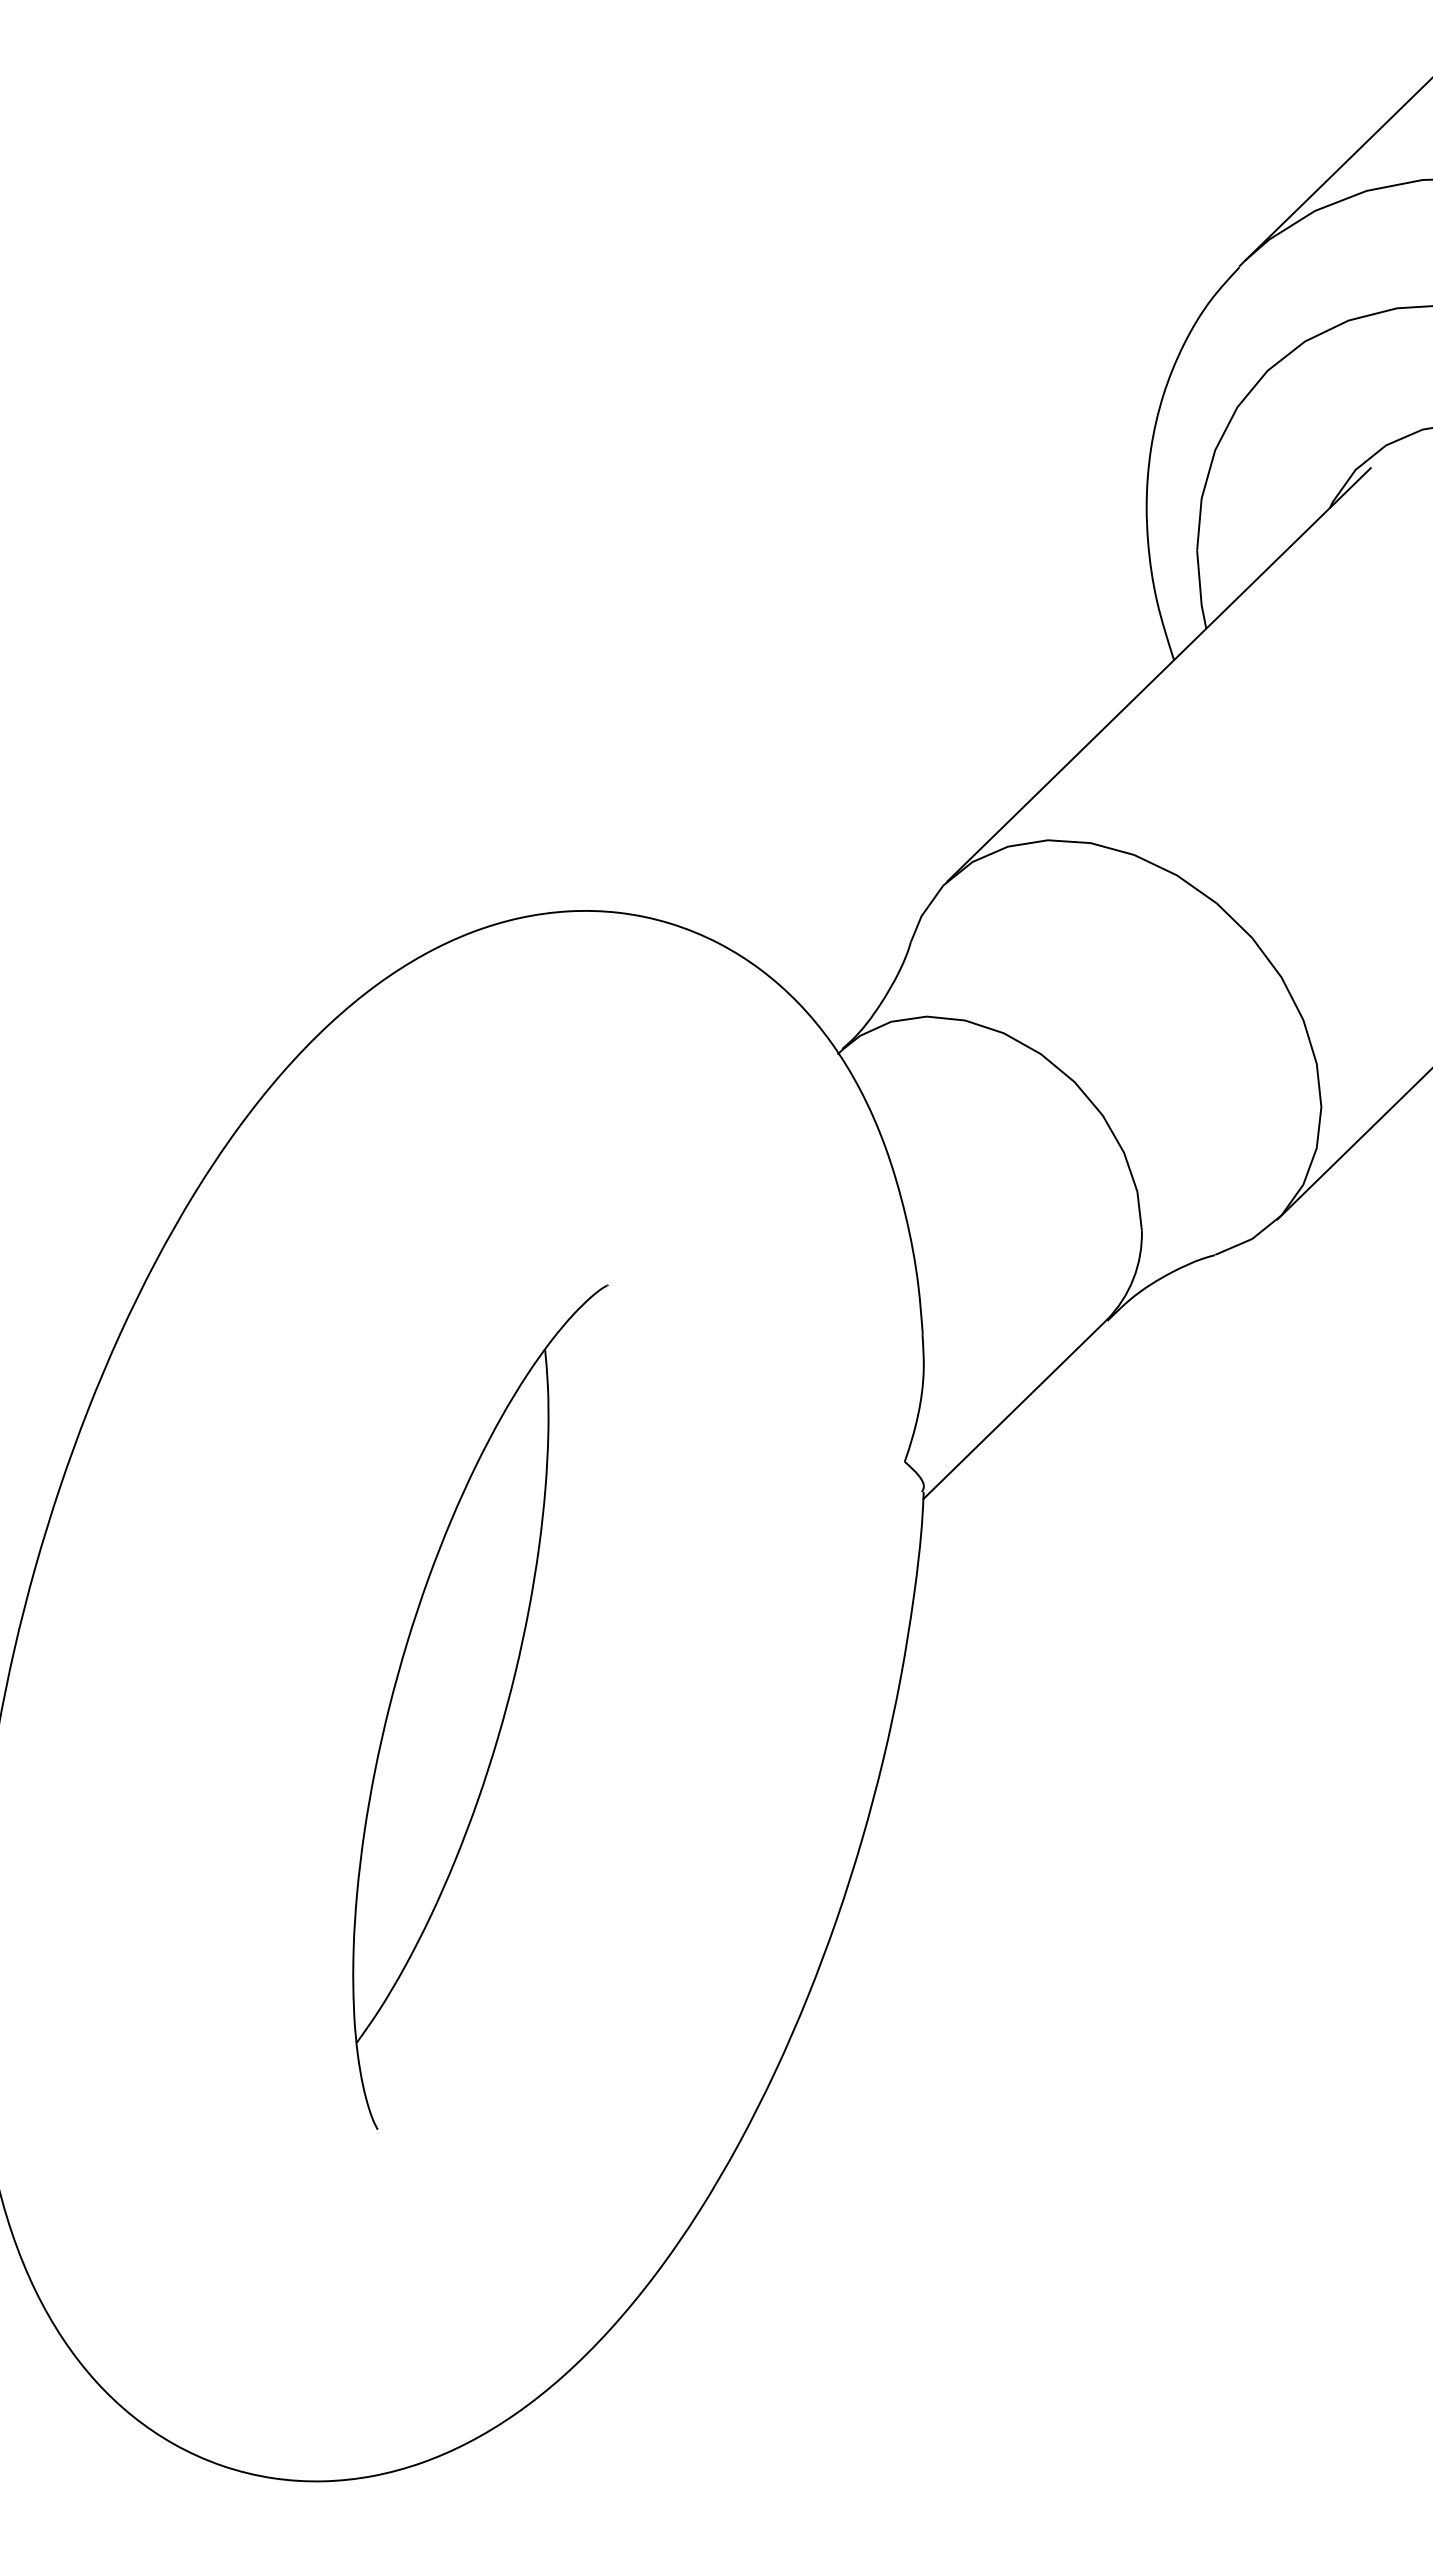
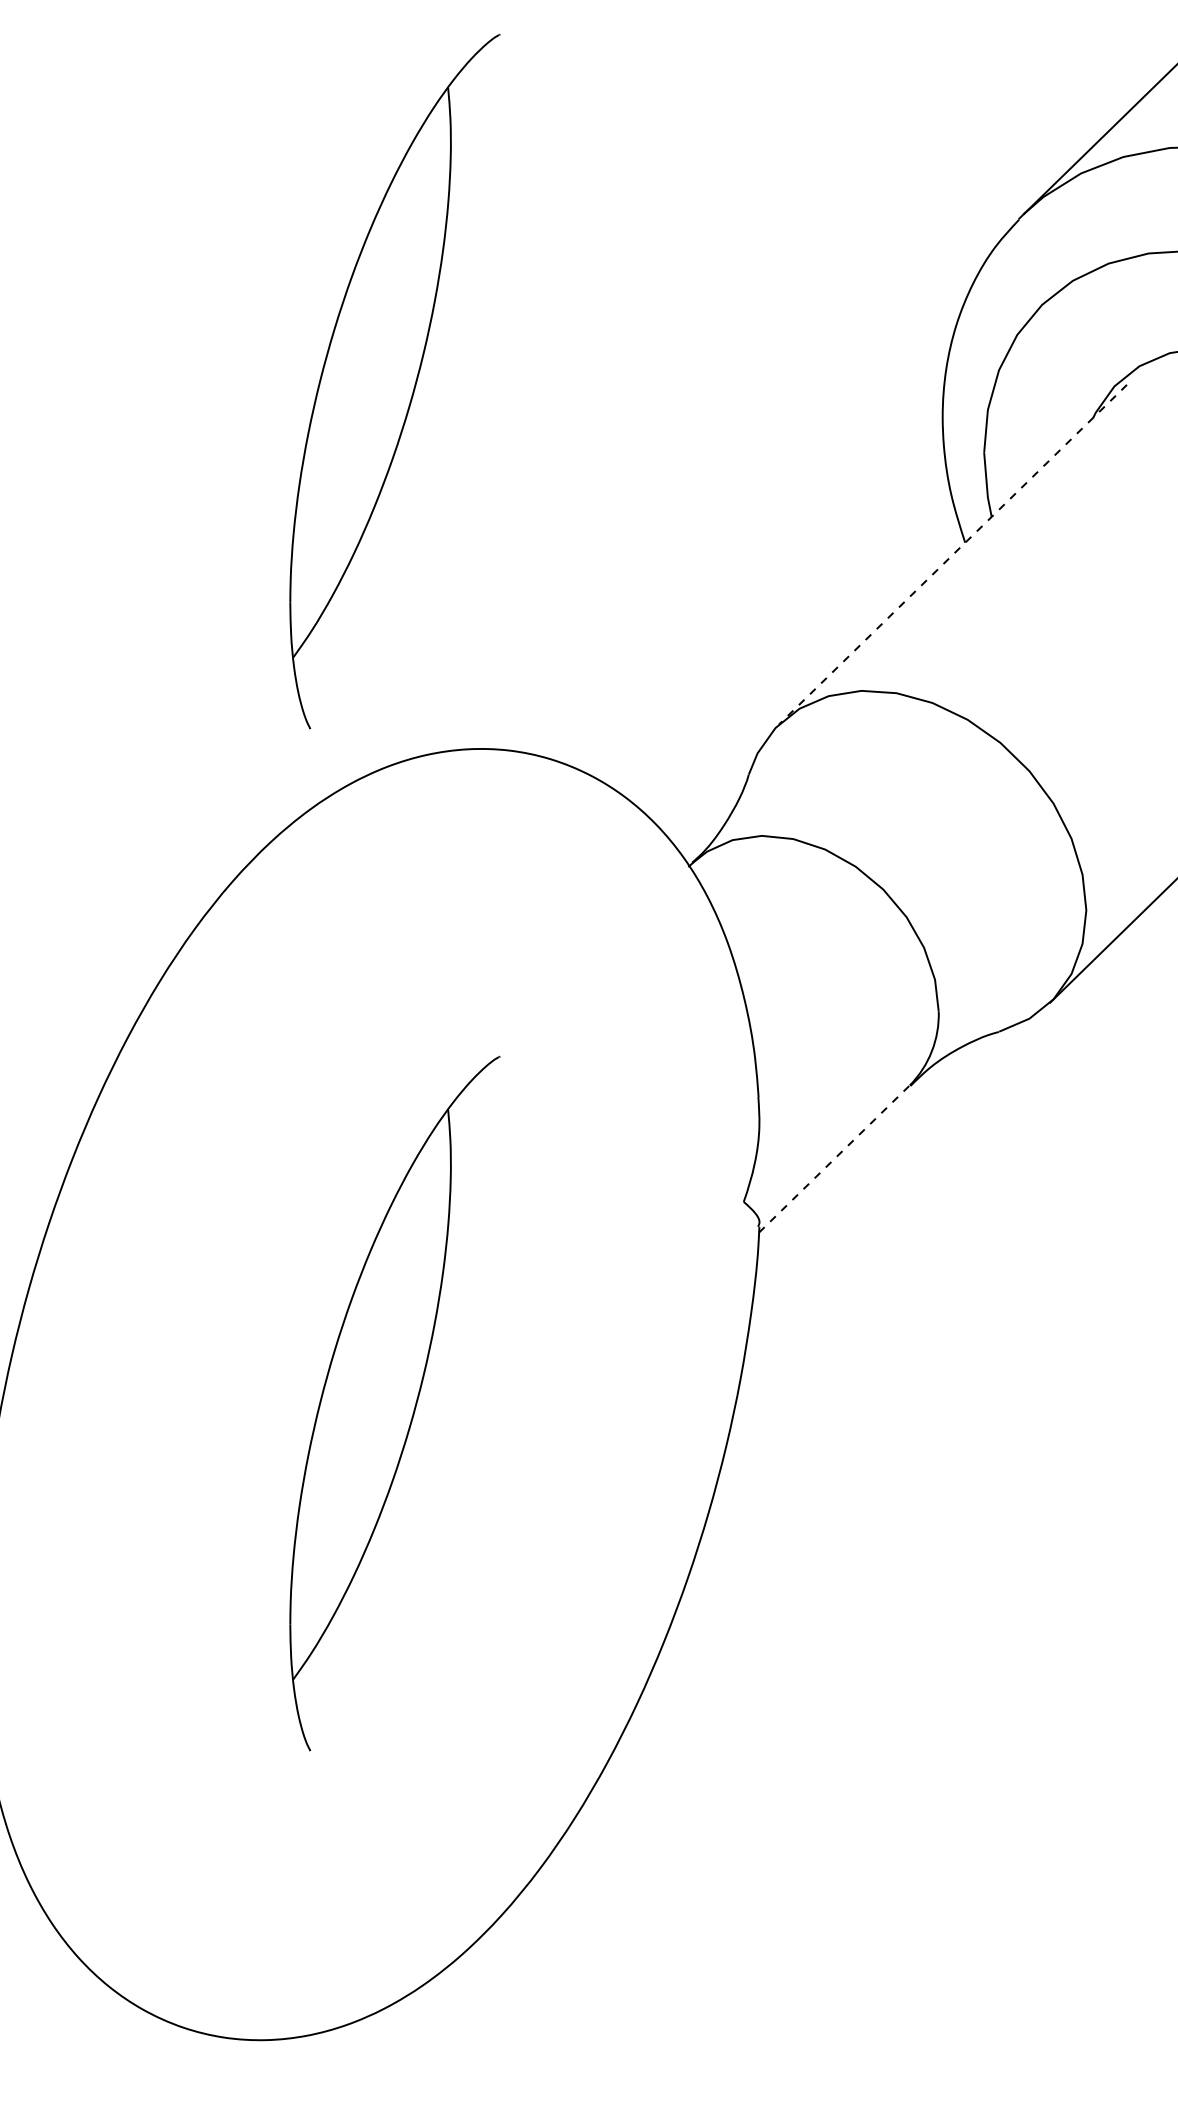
part: (480, 463) -> (394, 381), added
line: (1159, 674) -> (953, 554), solid -> dashed
line: (1015, 1409) -> (834, 1158), solid -> dashed

